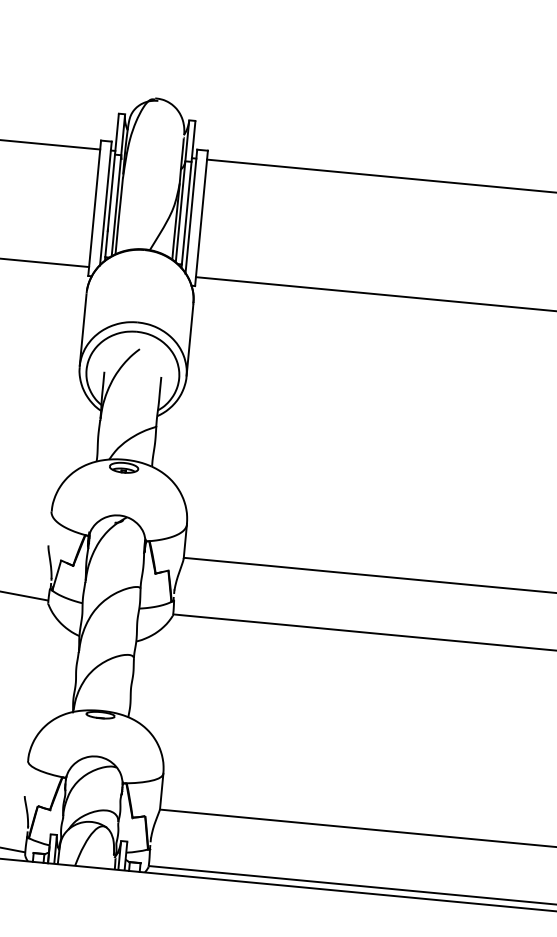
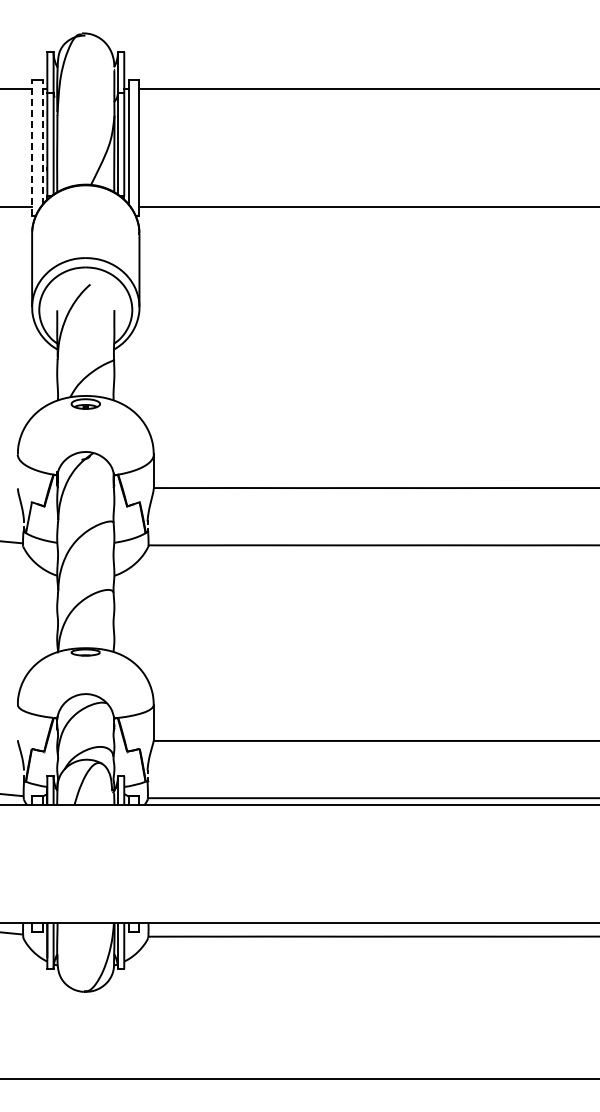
line: (105, 203) -> (42, 142), solid -> dashed
line: (95, 208) -> (32, 148), solid -> dashed

